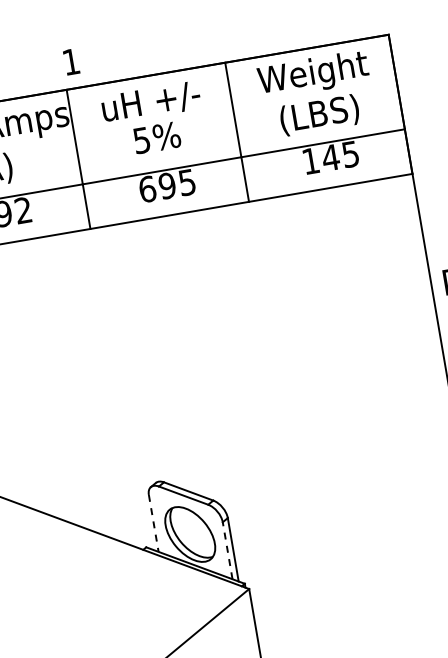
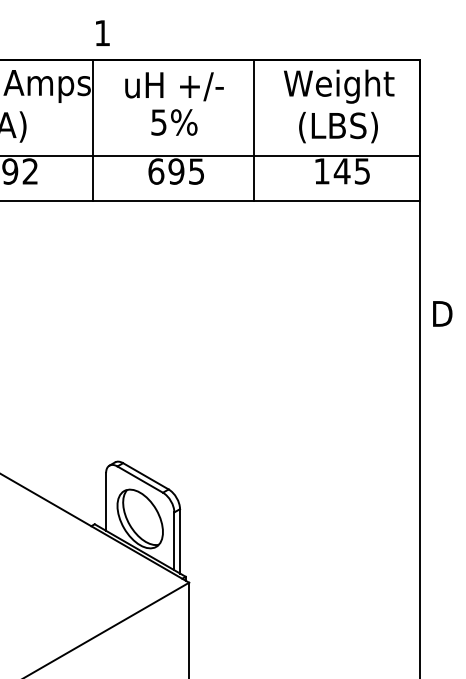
line: (154, 522) -> (106, 501), dashed -> solid
line: (227, 550) -> (174, 541), dashed -> solid

